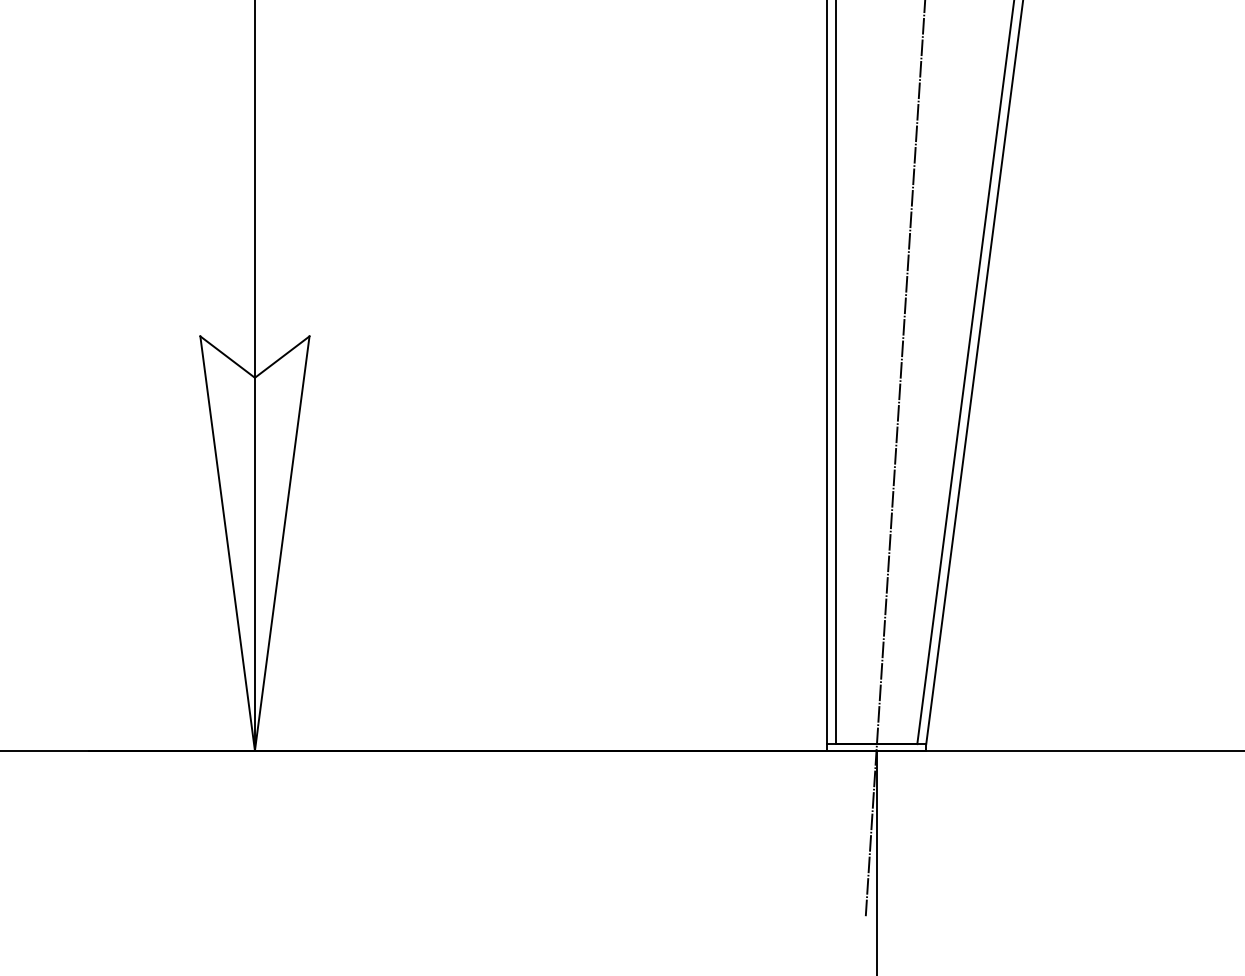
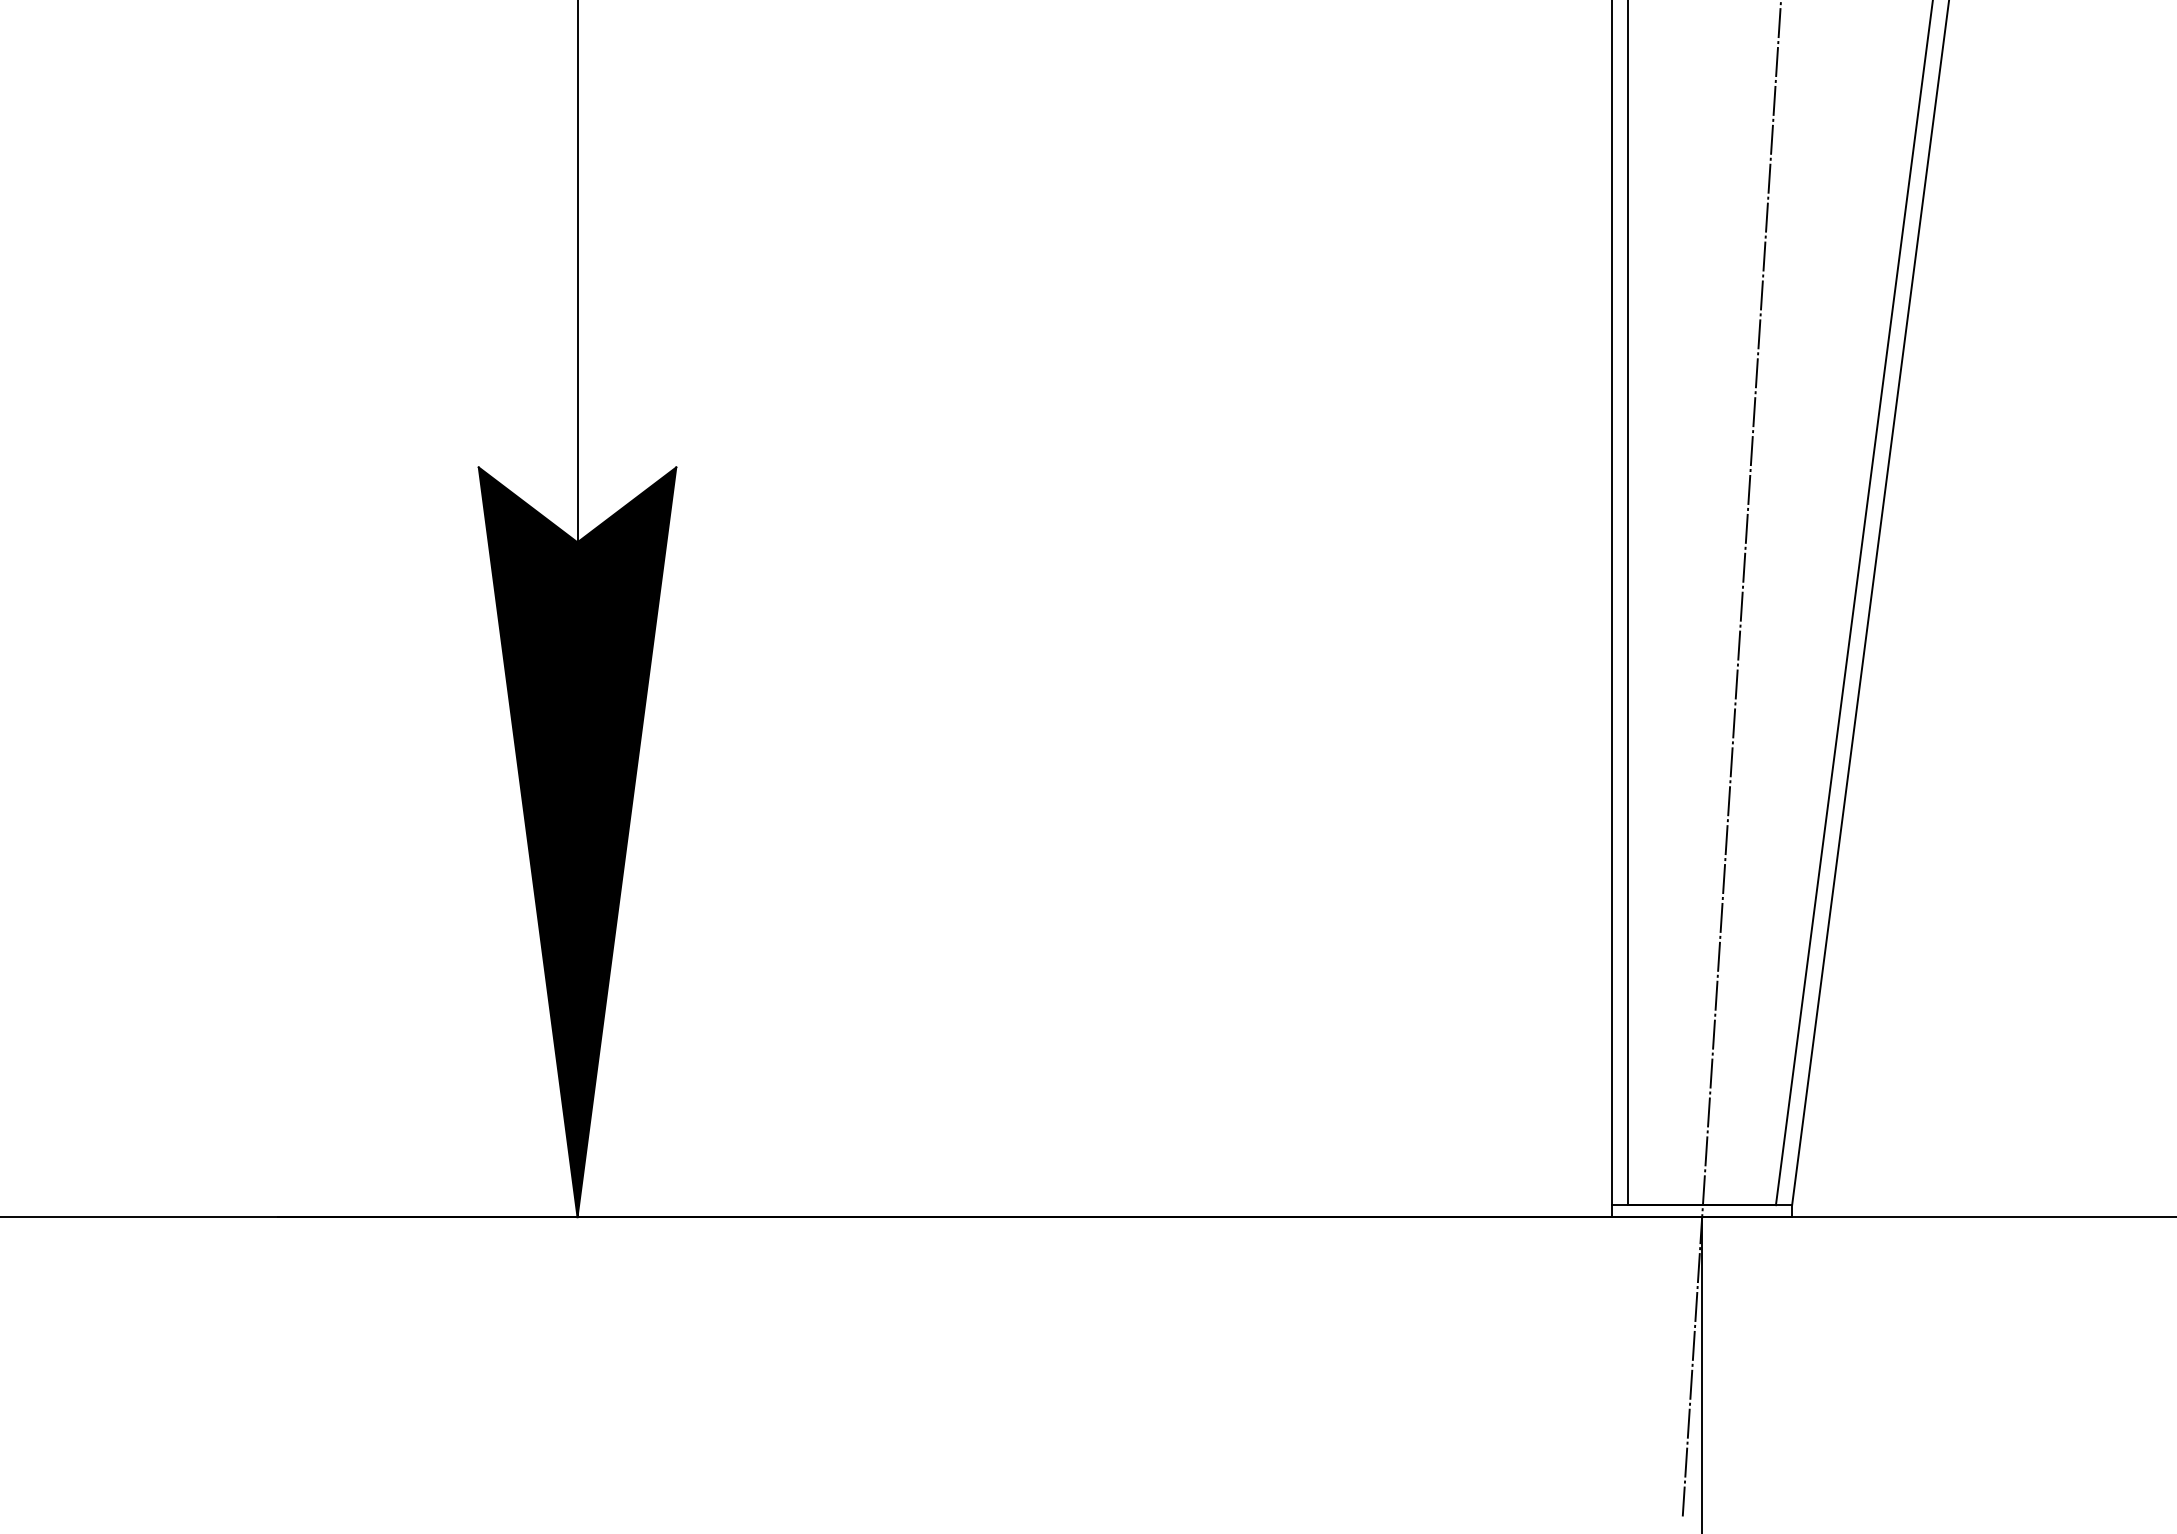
fill: (254, 543) -> (576, 842), added

